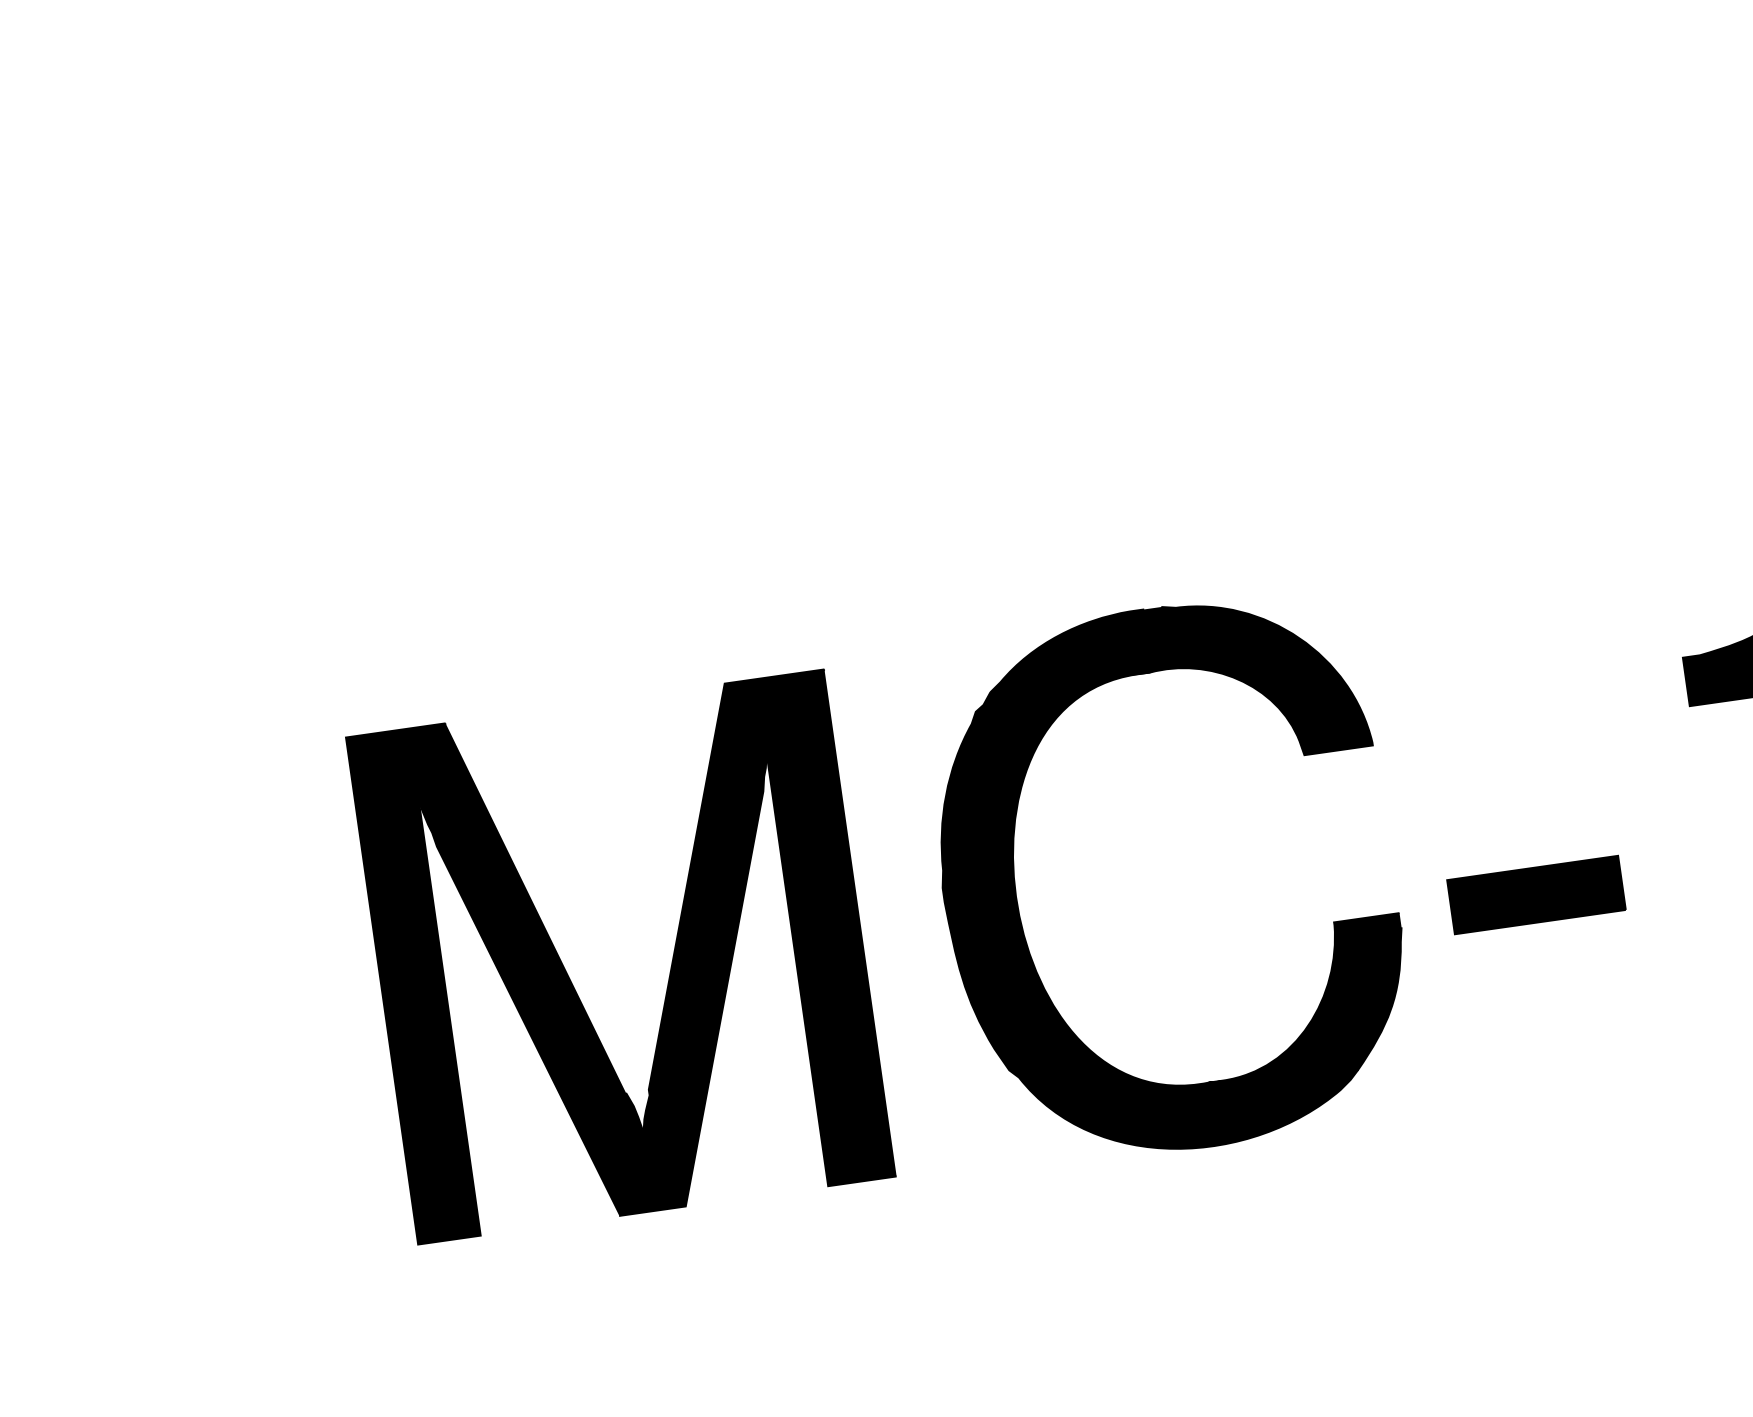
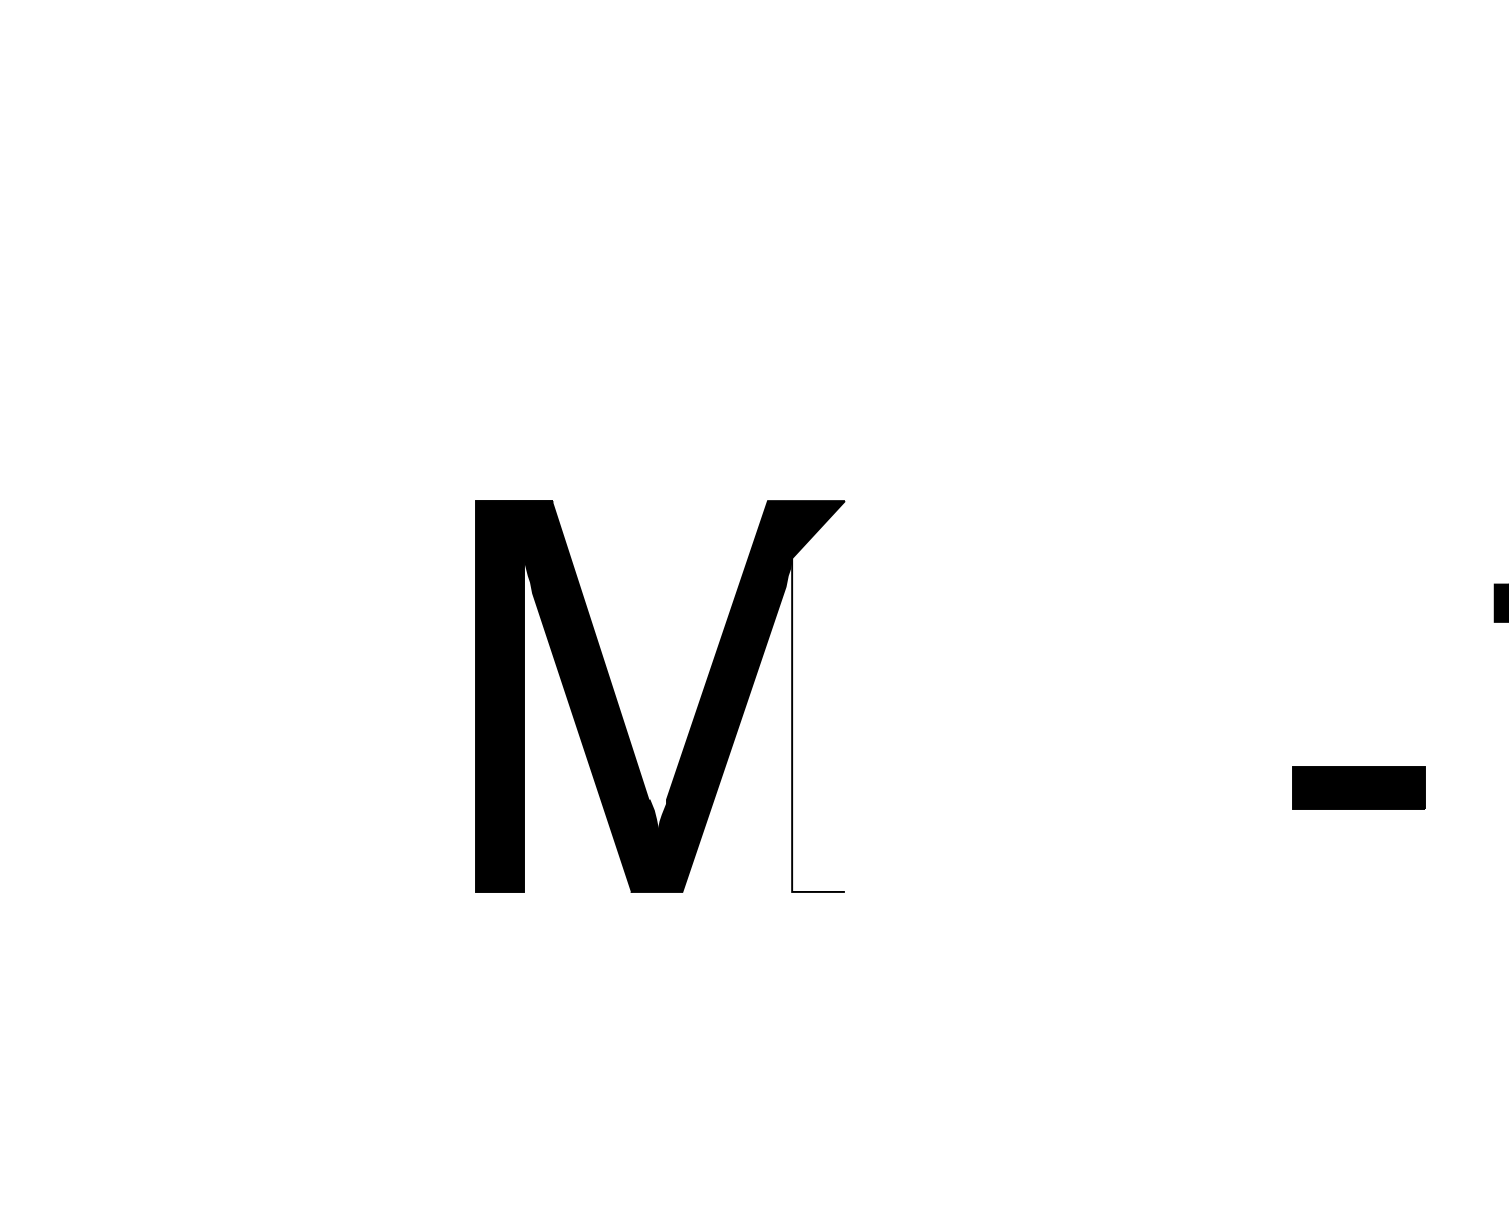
part: (1536, 894) -> (1358, 787), moved
part: (1018, 900) -> (966, 696), removed
fill: (826, 927) -> (818, 696), removed

